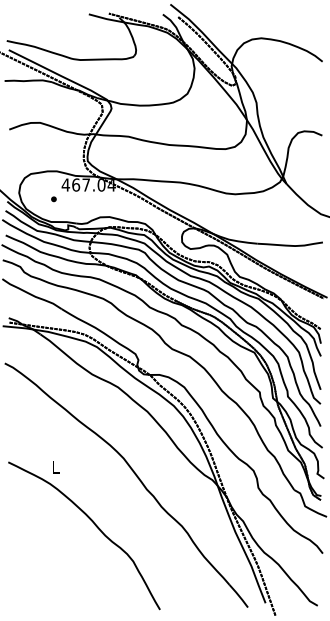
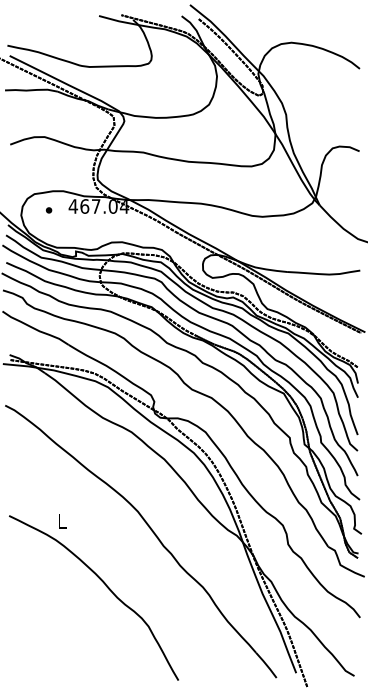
part: (53, 199) -> (48, 210), moved

